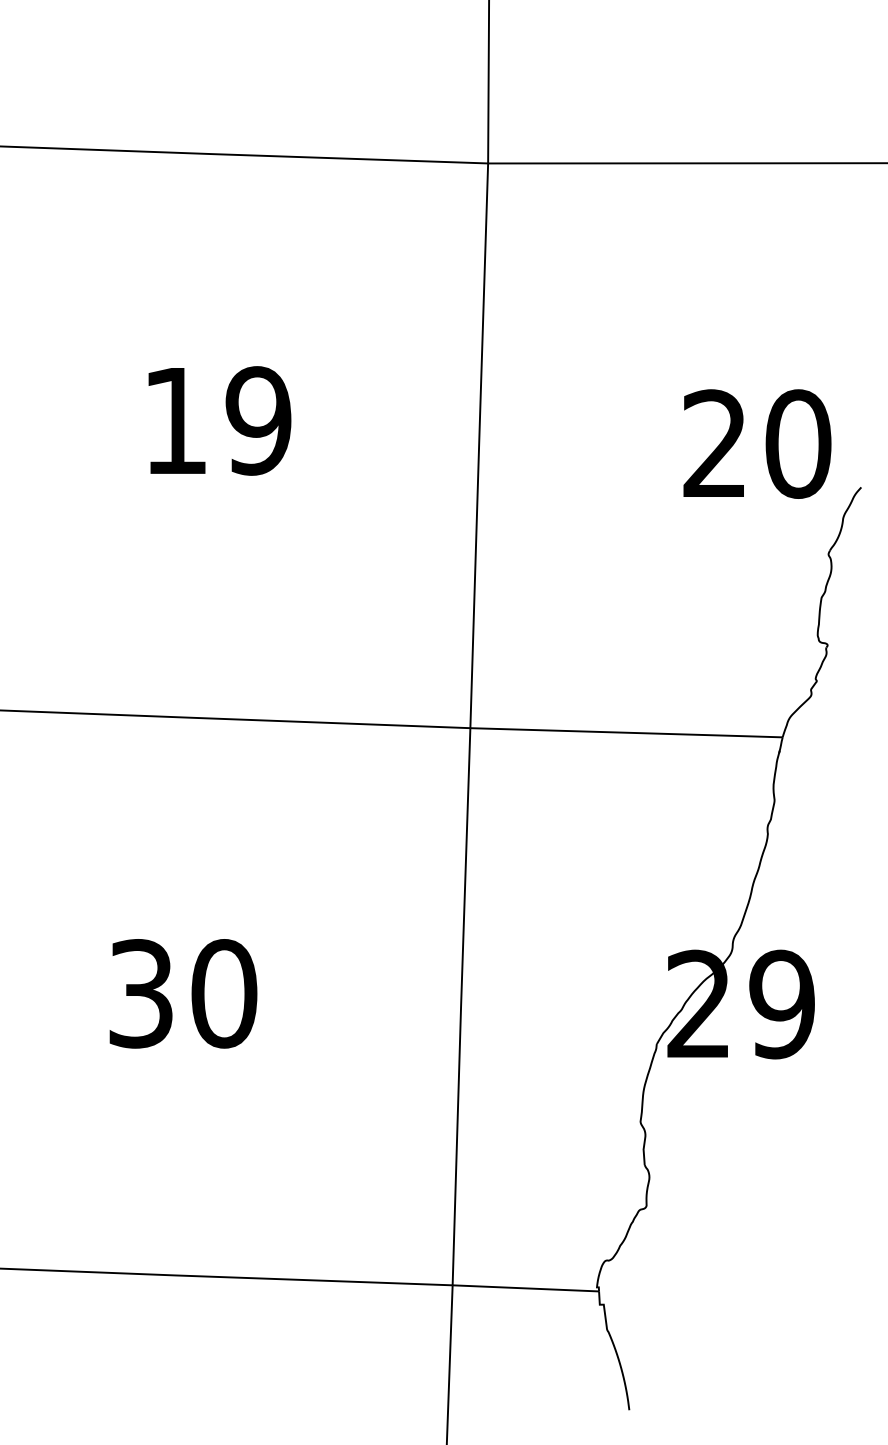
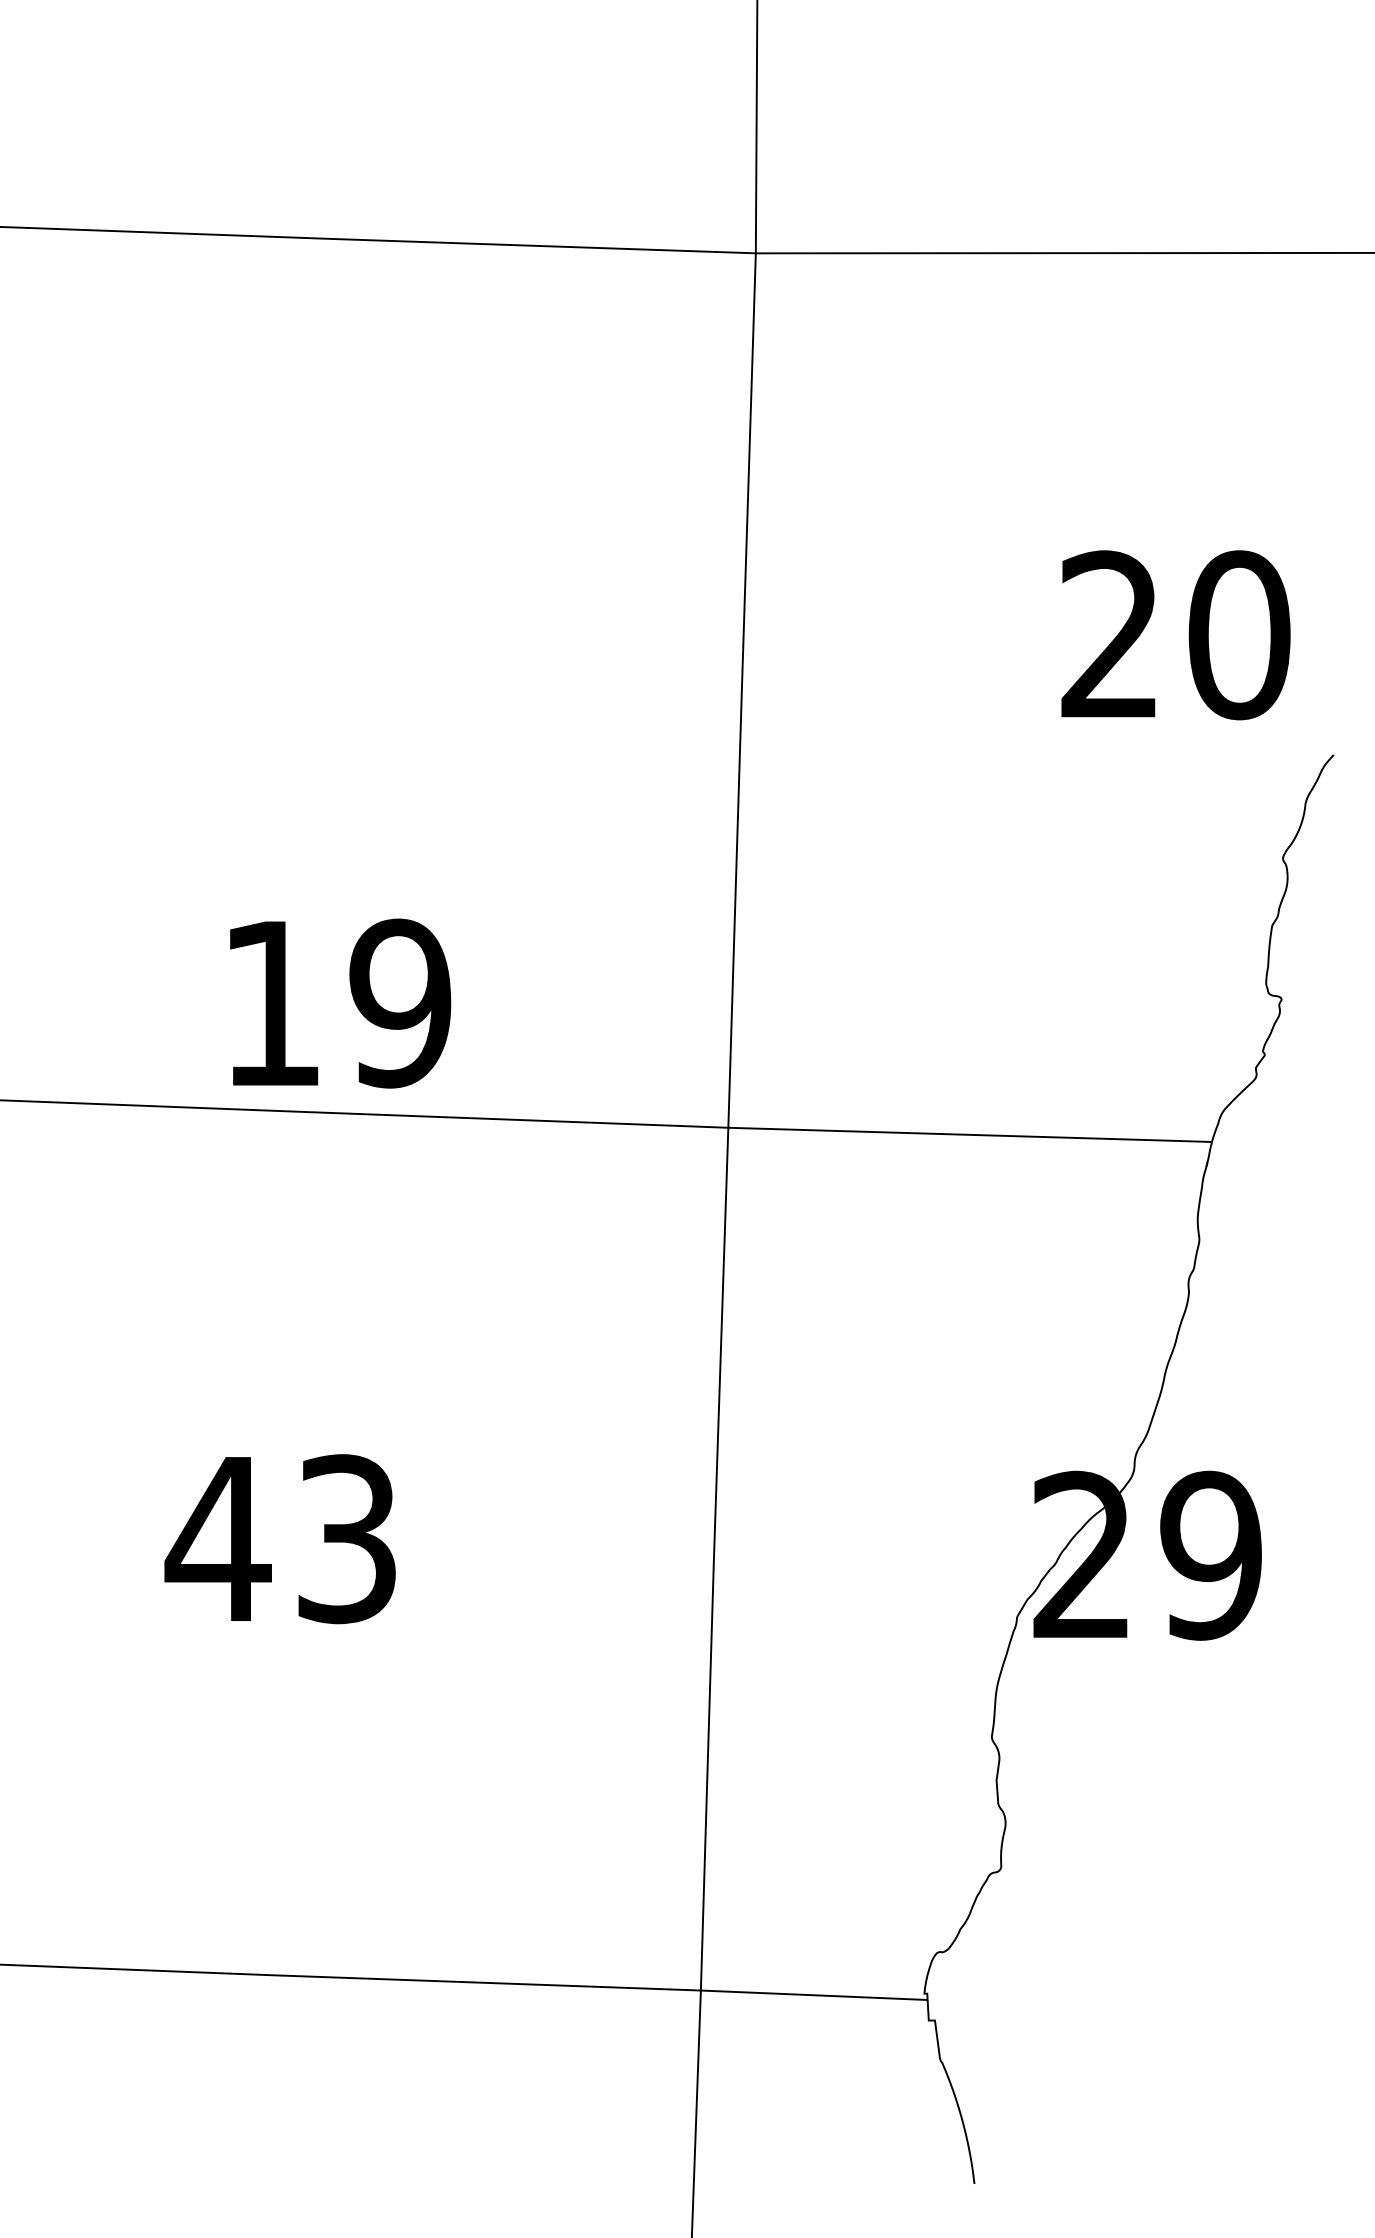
text: (219, 420) -> (339, 1002), moved
text: (757, 443) -> (1176, 634), moved
text: (181, 993) -> (281, 1538), 30 -> 43

